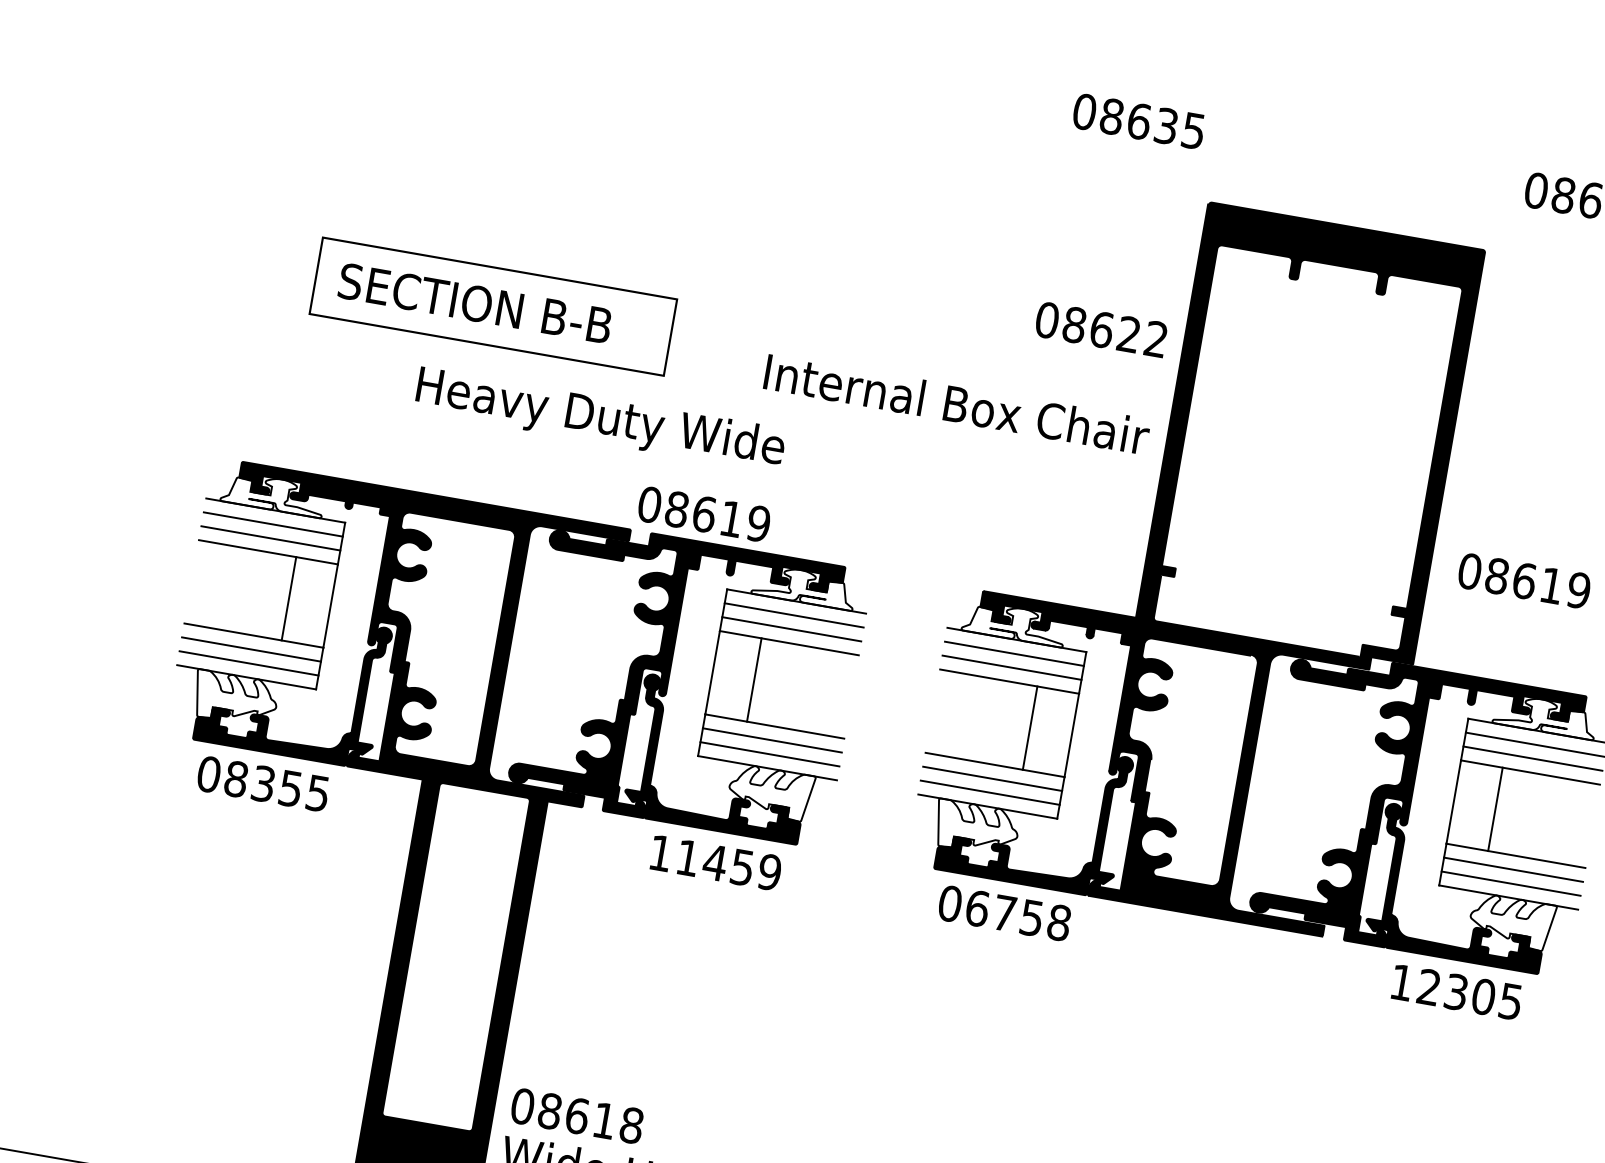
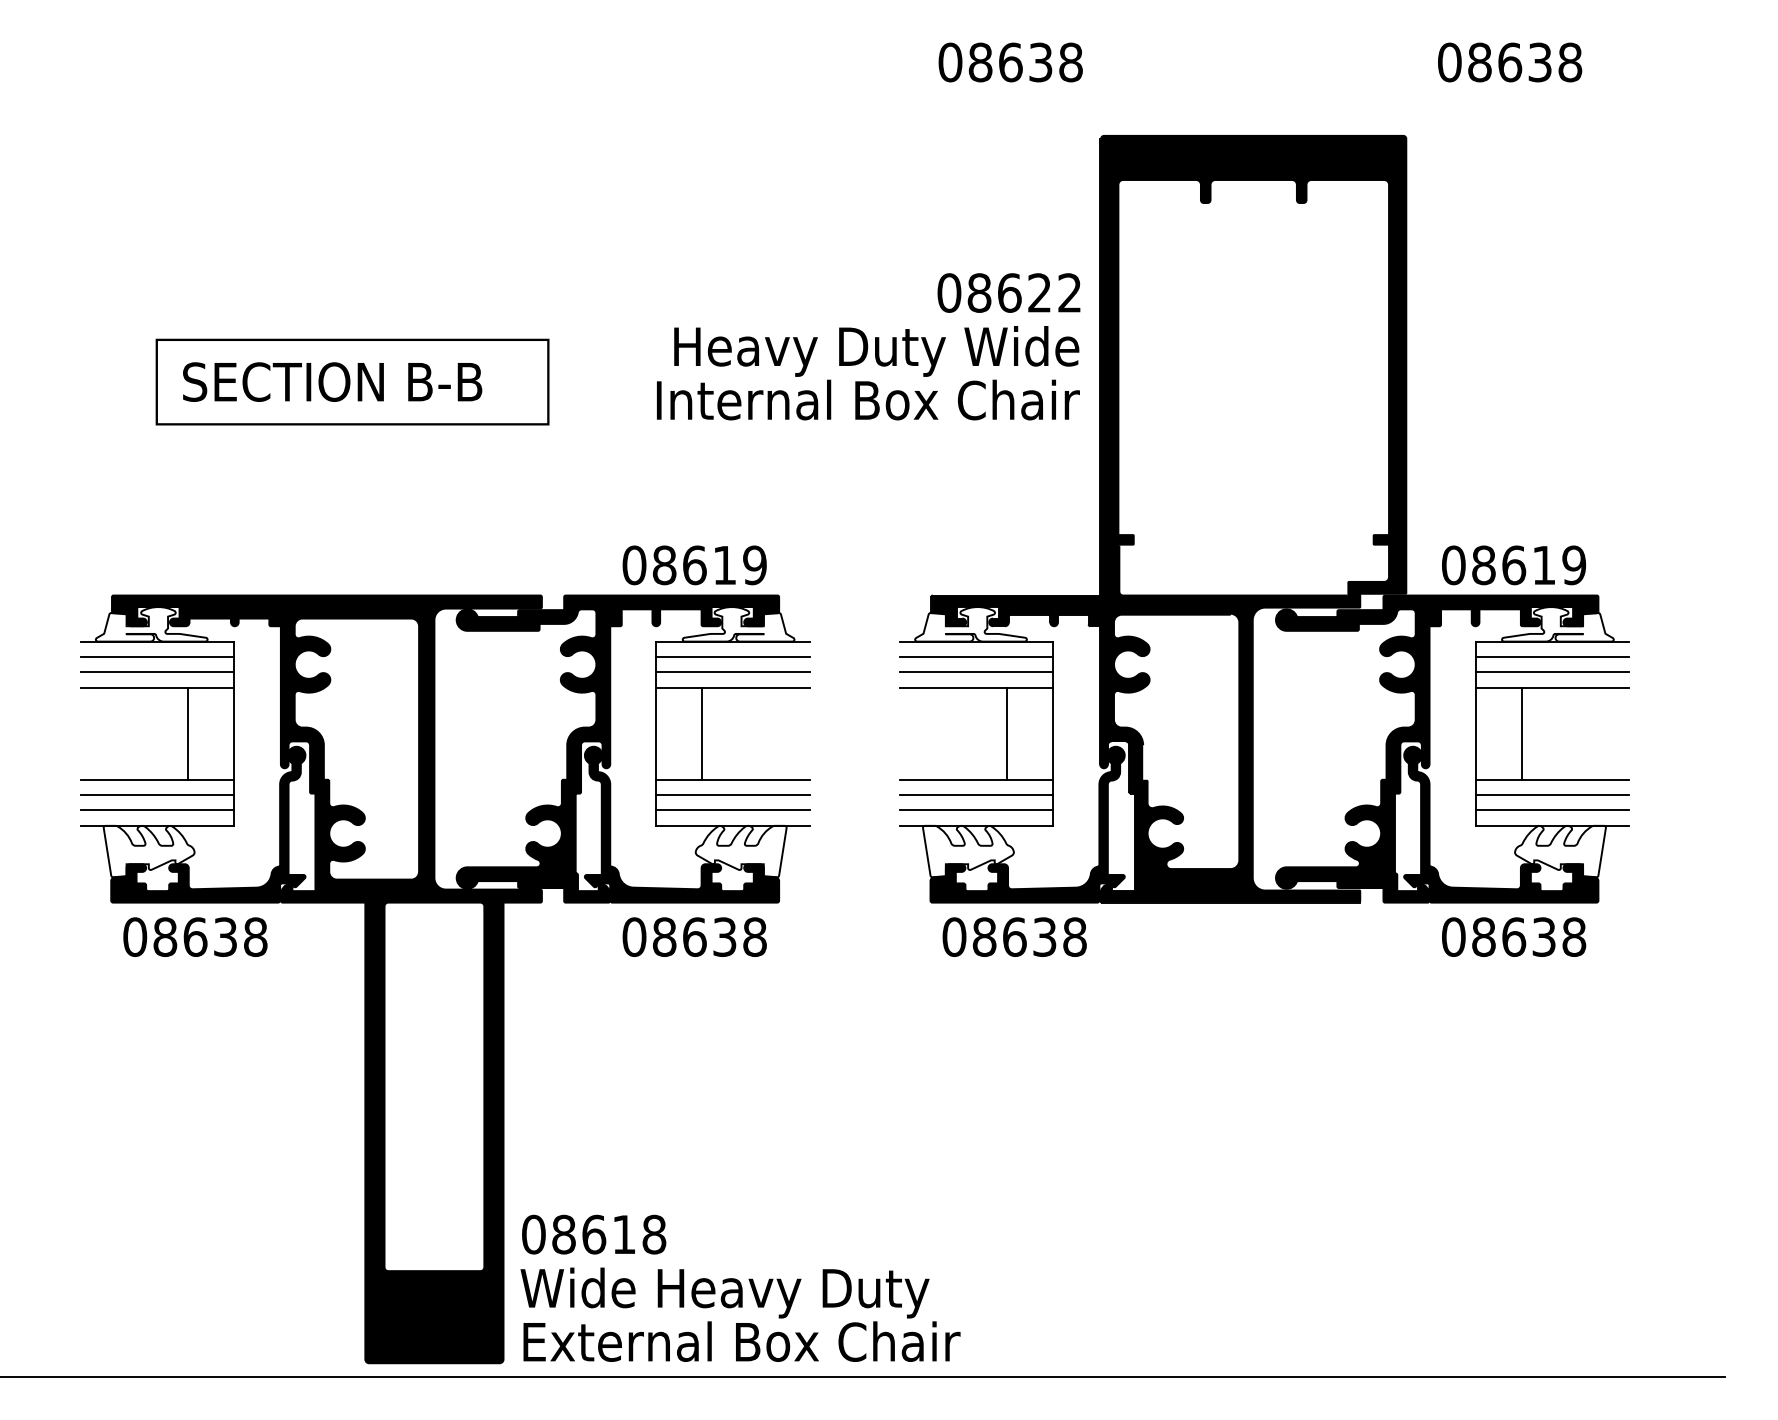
text: (1193, 130) -> (1070, 62), 08635 -> 08638
text: (600, 419) -> (876, 351), moved
text: (704, 514) -> (694, 565), moved
text: (1524, 581) -> (1514, 565), moved
text: (290, 788) -> (225, 936), 08355 -> 08638
text: (715, 862) -> (694, 936), 11459 -> 08638
text: (1004, 912) -> (1014, 936), 06758 -> 08638
text: (1456, 991) -> (1514, 936), 12305 -> 08638

